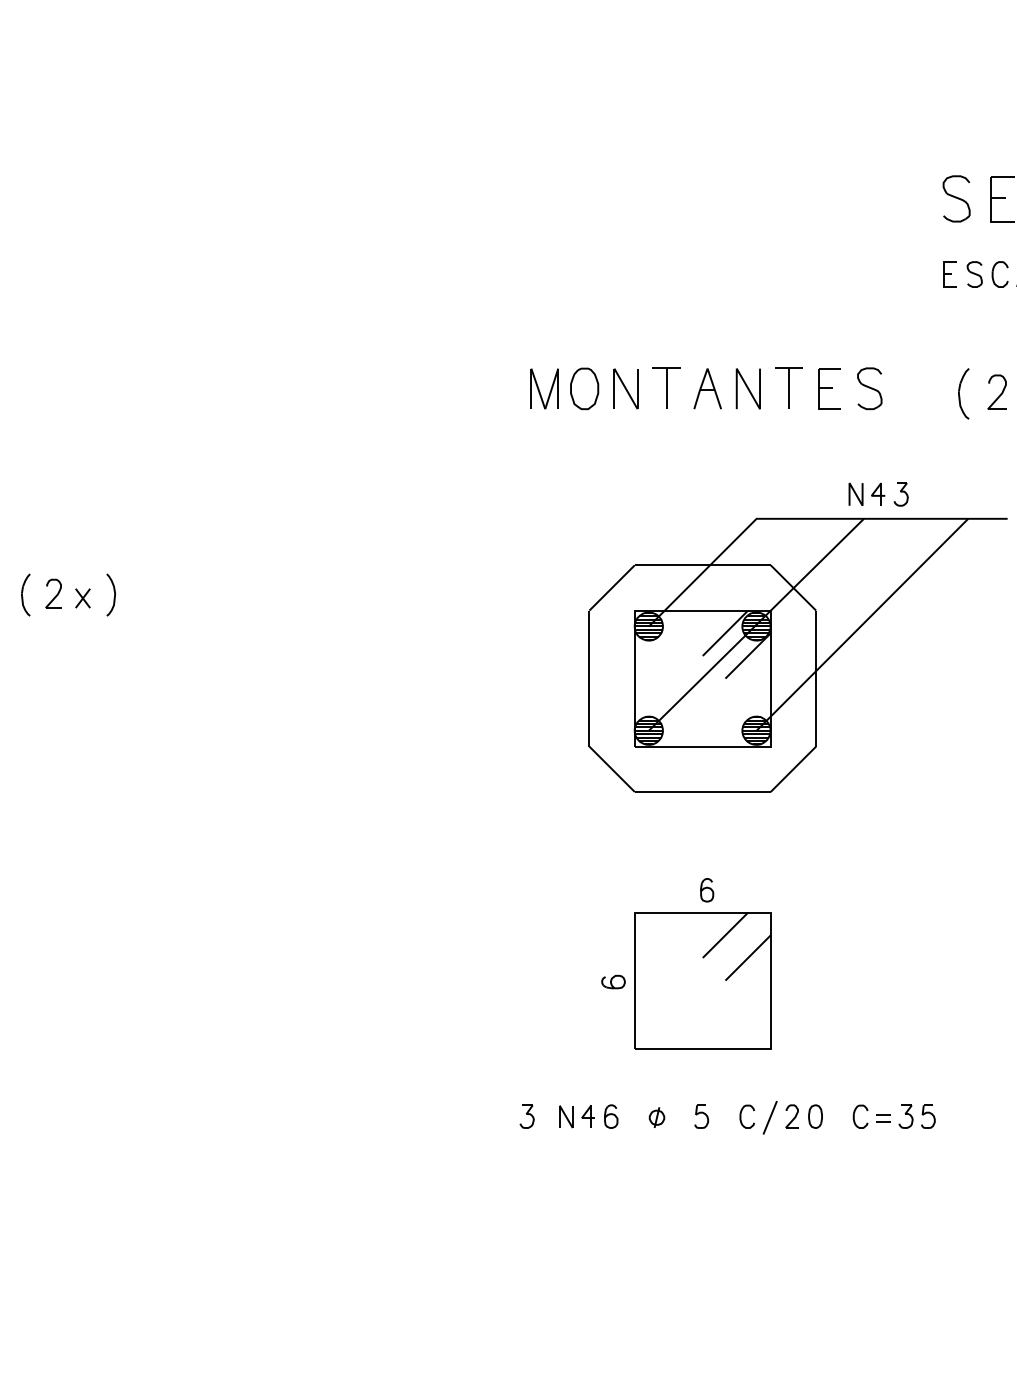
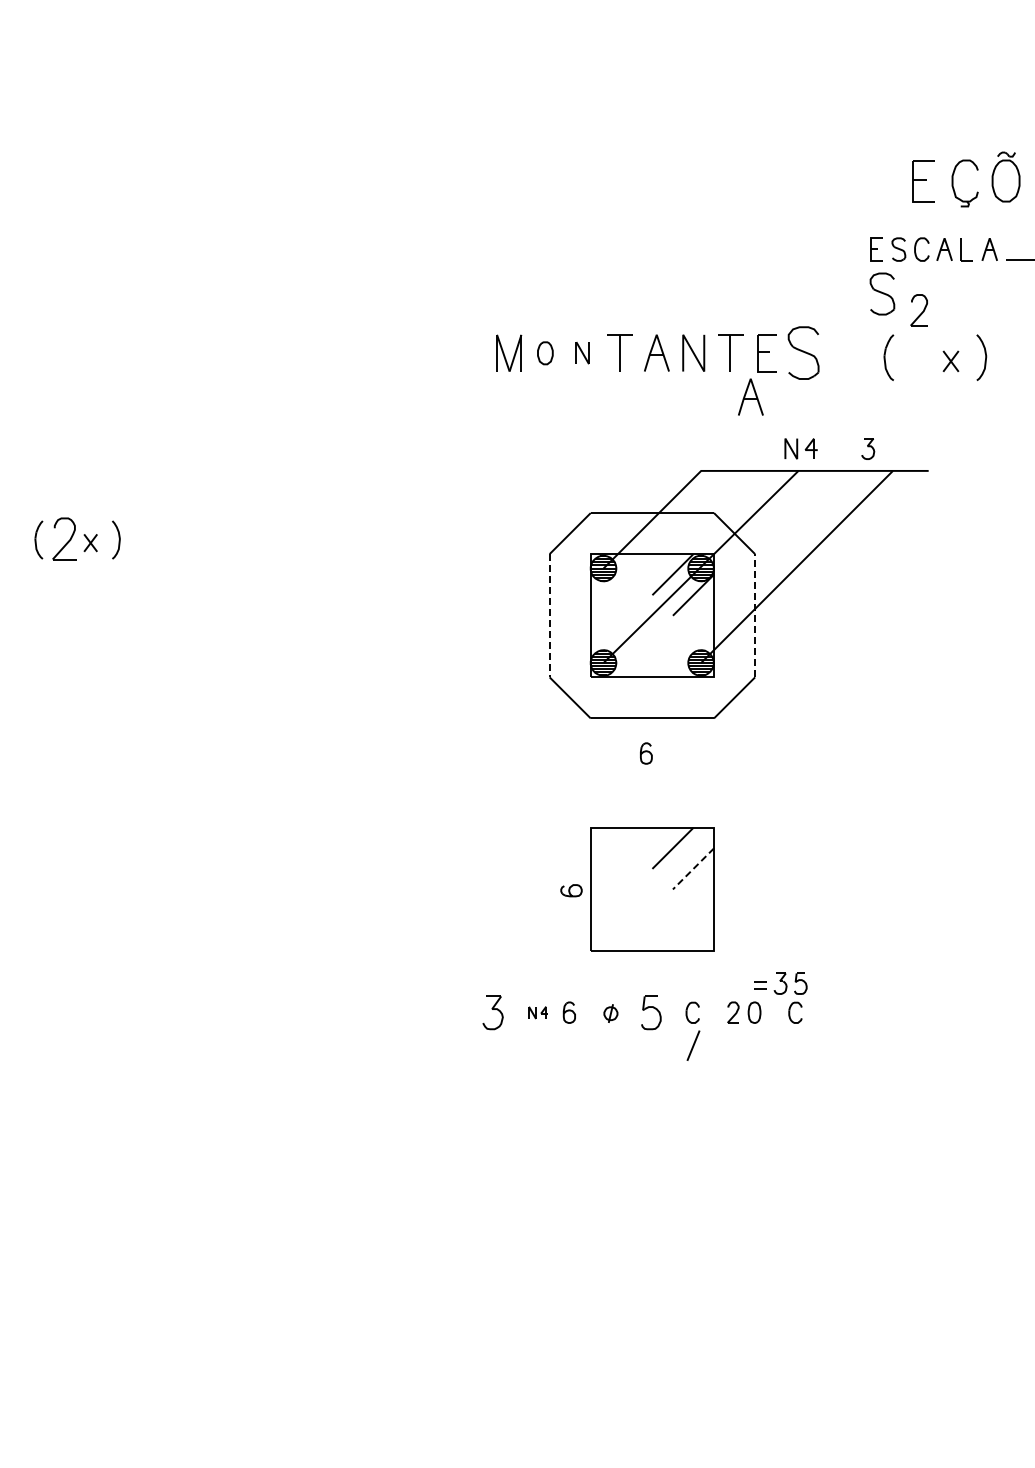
part: (956, 198) -> (882, 293), moved
part: (625, 388) -> (582, 352), size x0.6
part: (869, 388) -> (803, 352), size x1.4
part: (584, 389) -> (545, 353), size x0.6
part: (996, 392) -> (918, 310), moved
part: (811, 436) -> (750, 396), added
part: (901, 494) -> (868, 448), moved
part: (52, 593) -> (63, 538), size x1.6
line: (589, 678) -> (549, 615), solid -> dashed
line: (816, 678) -> (755, 615), solid -> dashed
part: (707, 890) -> (646, 753), moved
line: (748, 958) -> (693, 869), solid -> dashed
part: (527, 1116) -> (493, 1012), size x1.6
part: (577, 1116) -> (538, 1012), size x0.6
part: (701, 1116) -> (651, 1012), size x1.6
part: (905, 1116) -> (780, 983), moved
line: (770, 1117) -> (693, 1045), moved

